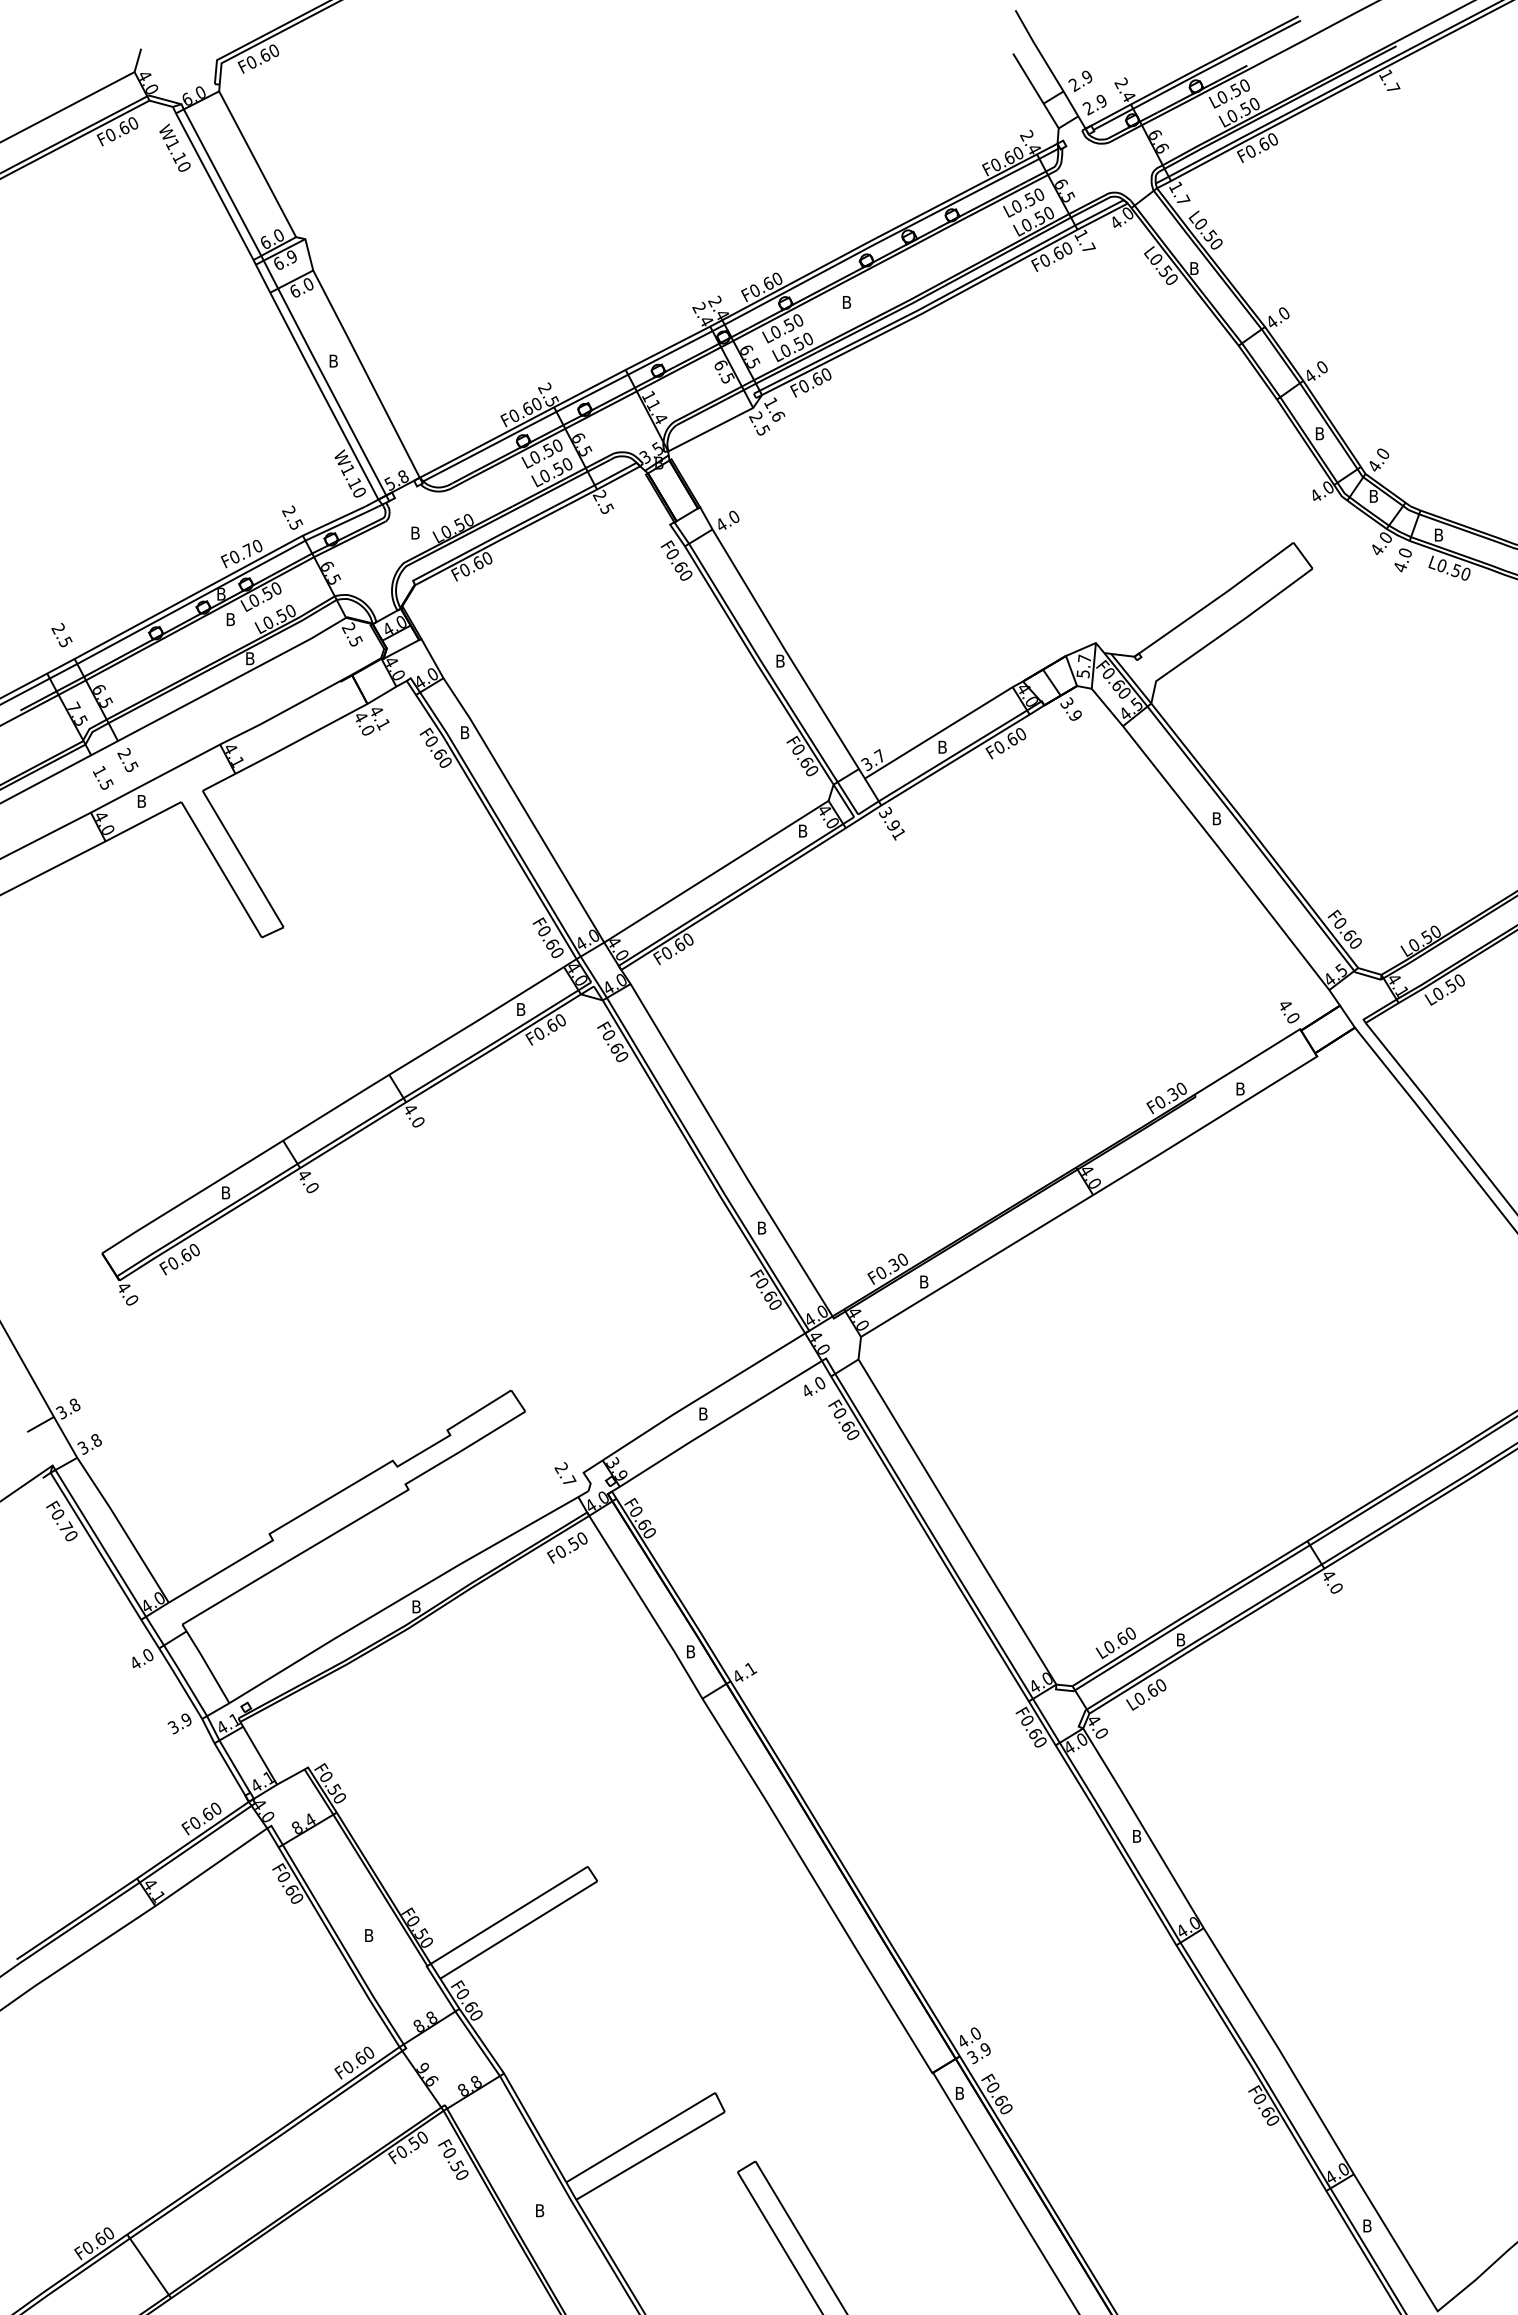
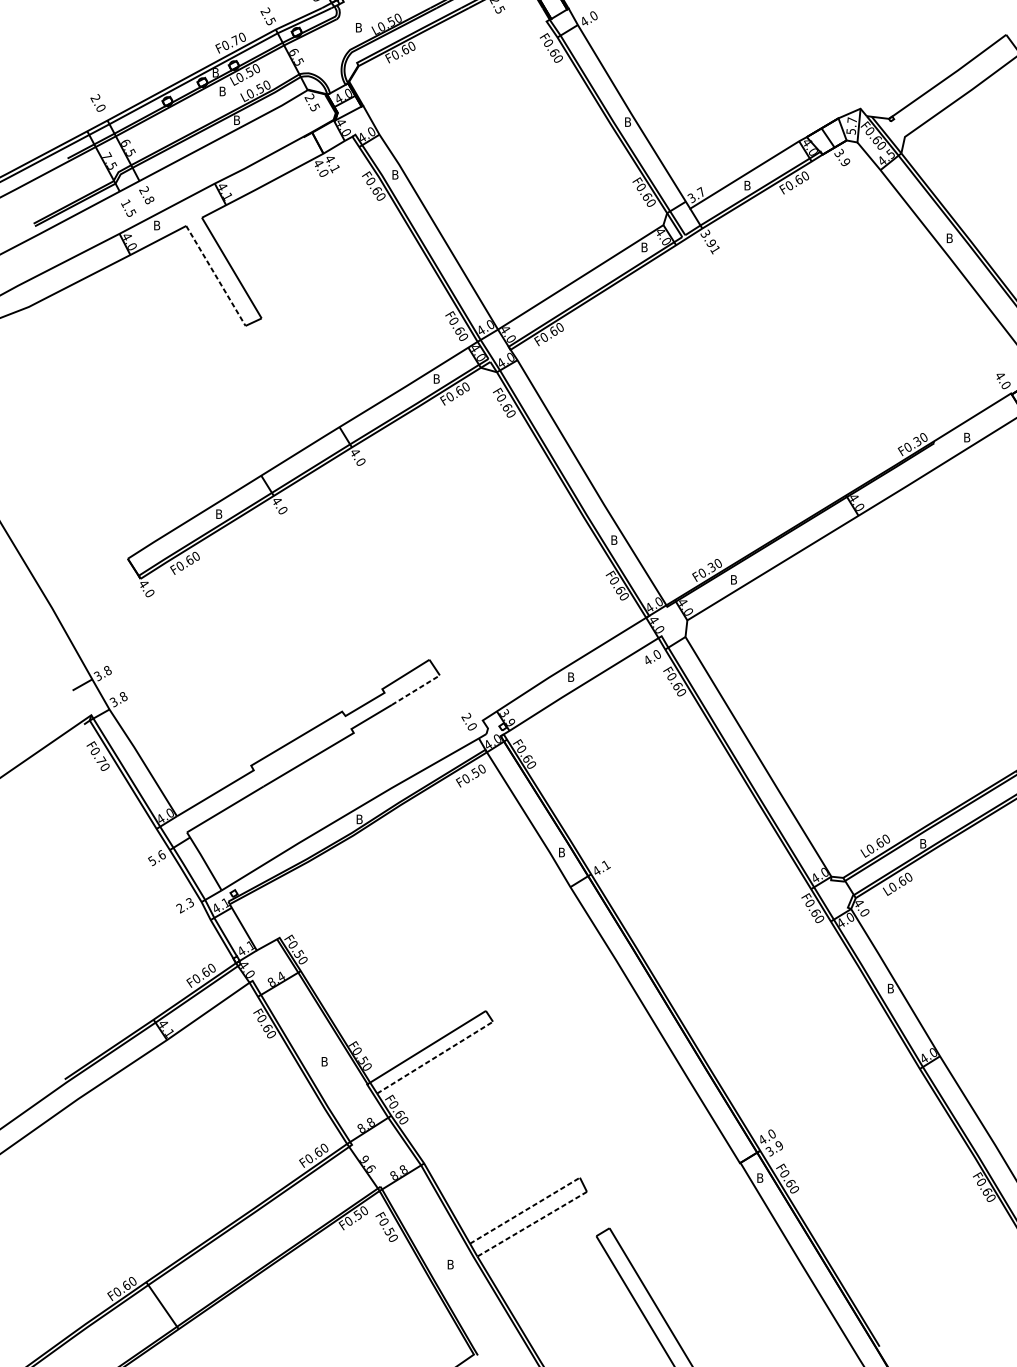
text: (65, 641) -> (100, 107), 2.5 -> 2.0
text: (131, 766) -> (149, 199), 2.5 -> 2.8
line: (221, 869) -> (215, 275), solid -> dashed
line: (493, 1431) -> (416, 690), solid -> dashed
text: (569, 1480) -> (472, 726), 2.7 -> 2.0
text: (141, 1659) -> (156, 858), 4.0 -> 5.6
text: (179, 1723) -> (184, 905), 3.9 -> 2.3
line: (519, 1929) -> (435, 1057), solid -> dashed
line: (640, 2137) -> (524, 1210), solid -> dashed
line: (650, 2156) -> (532, 1224), solid -> dashed

